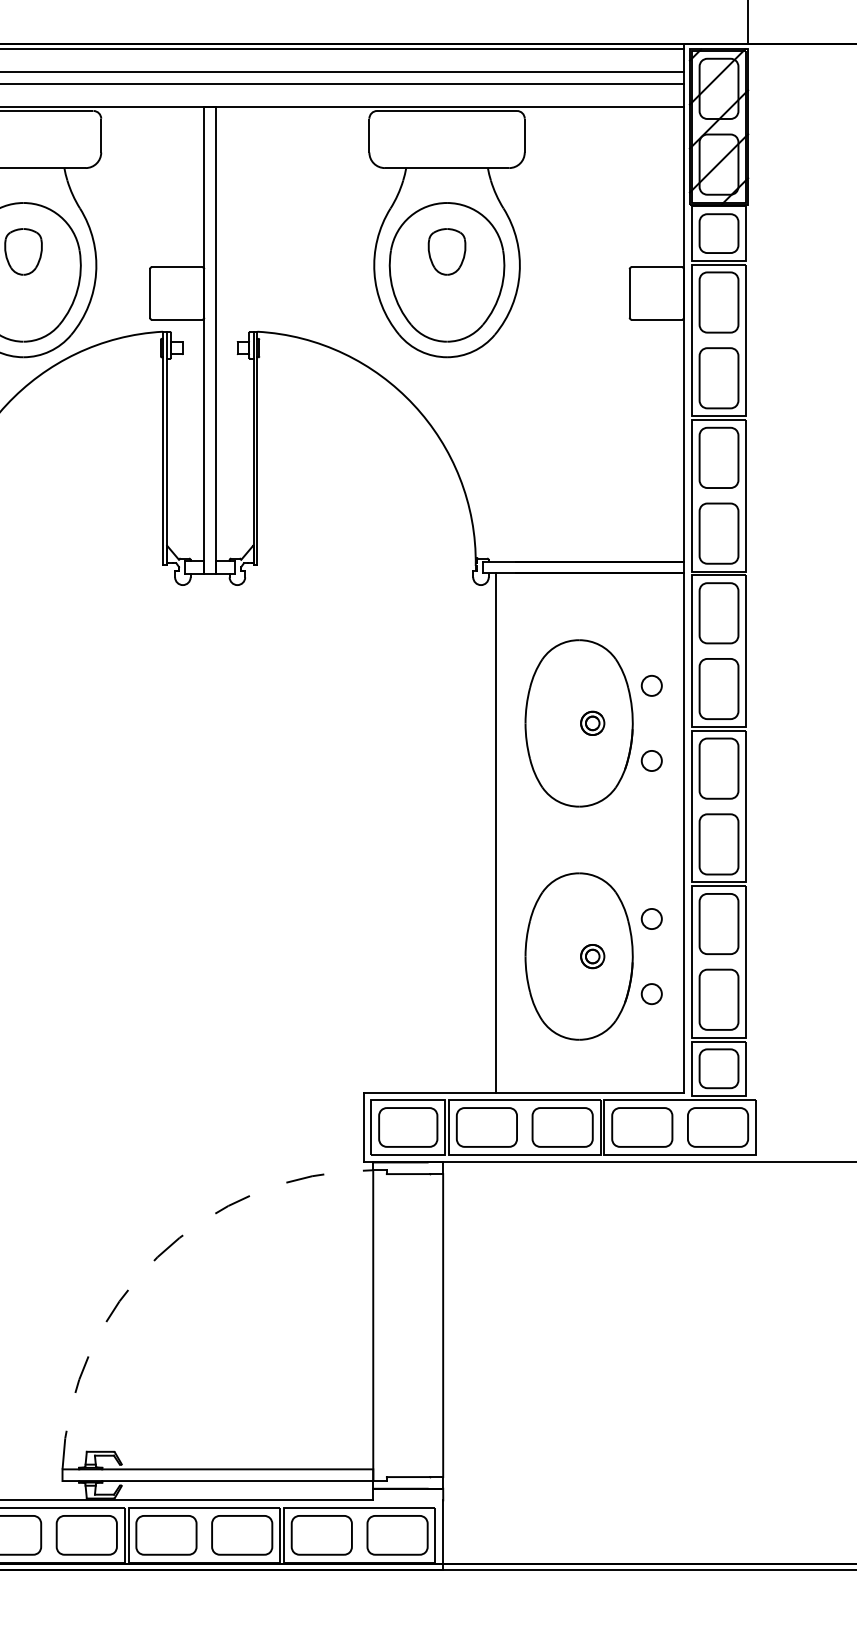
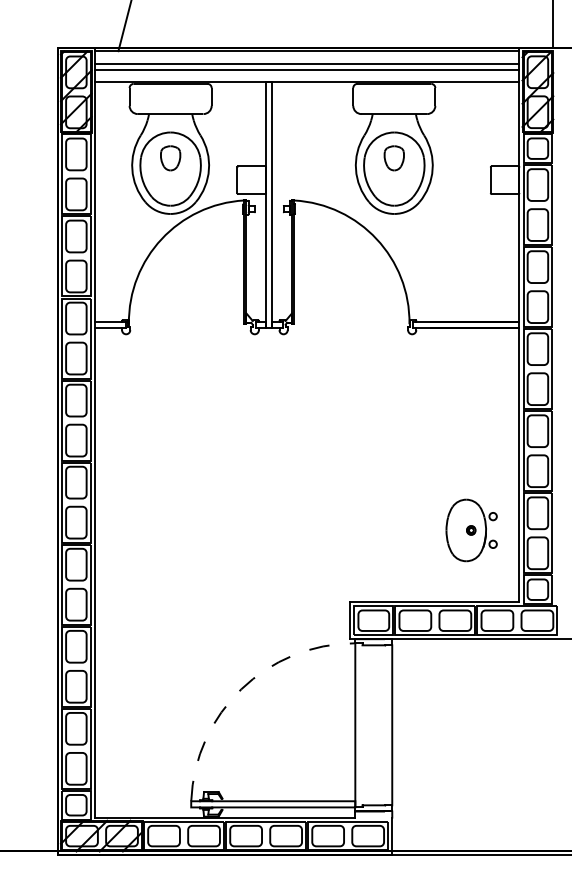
part: (593, 723) -> (471, 407), removed
line: (494, 833) -> (419, 465), removed
part: (593, 956) -> (471, 530), size x0.7

